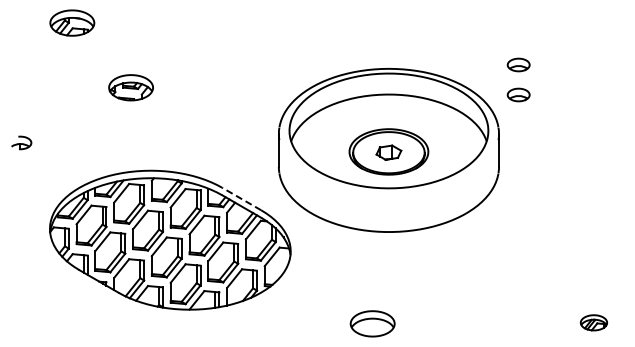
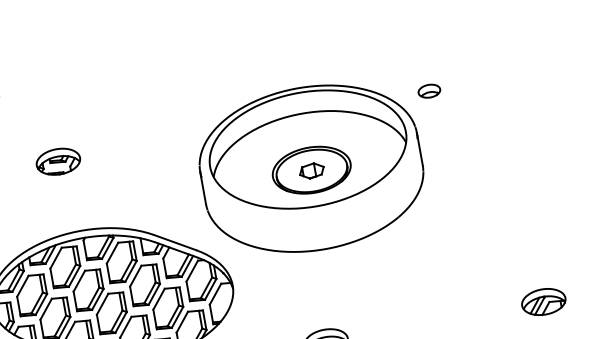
part: (518, 64) -> (423, 61), removed
part: (130, 87) -> (57, 161), moved
line: (241, 198) -> (174, 242), dashed -> solid
part: (593, 322) -> (543, 301), size x1.67

